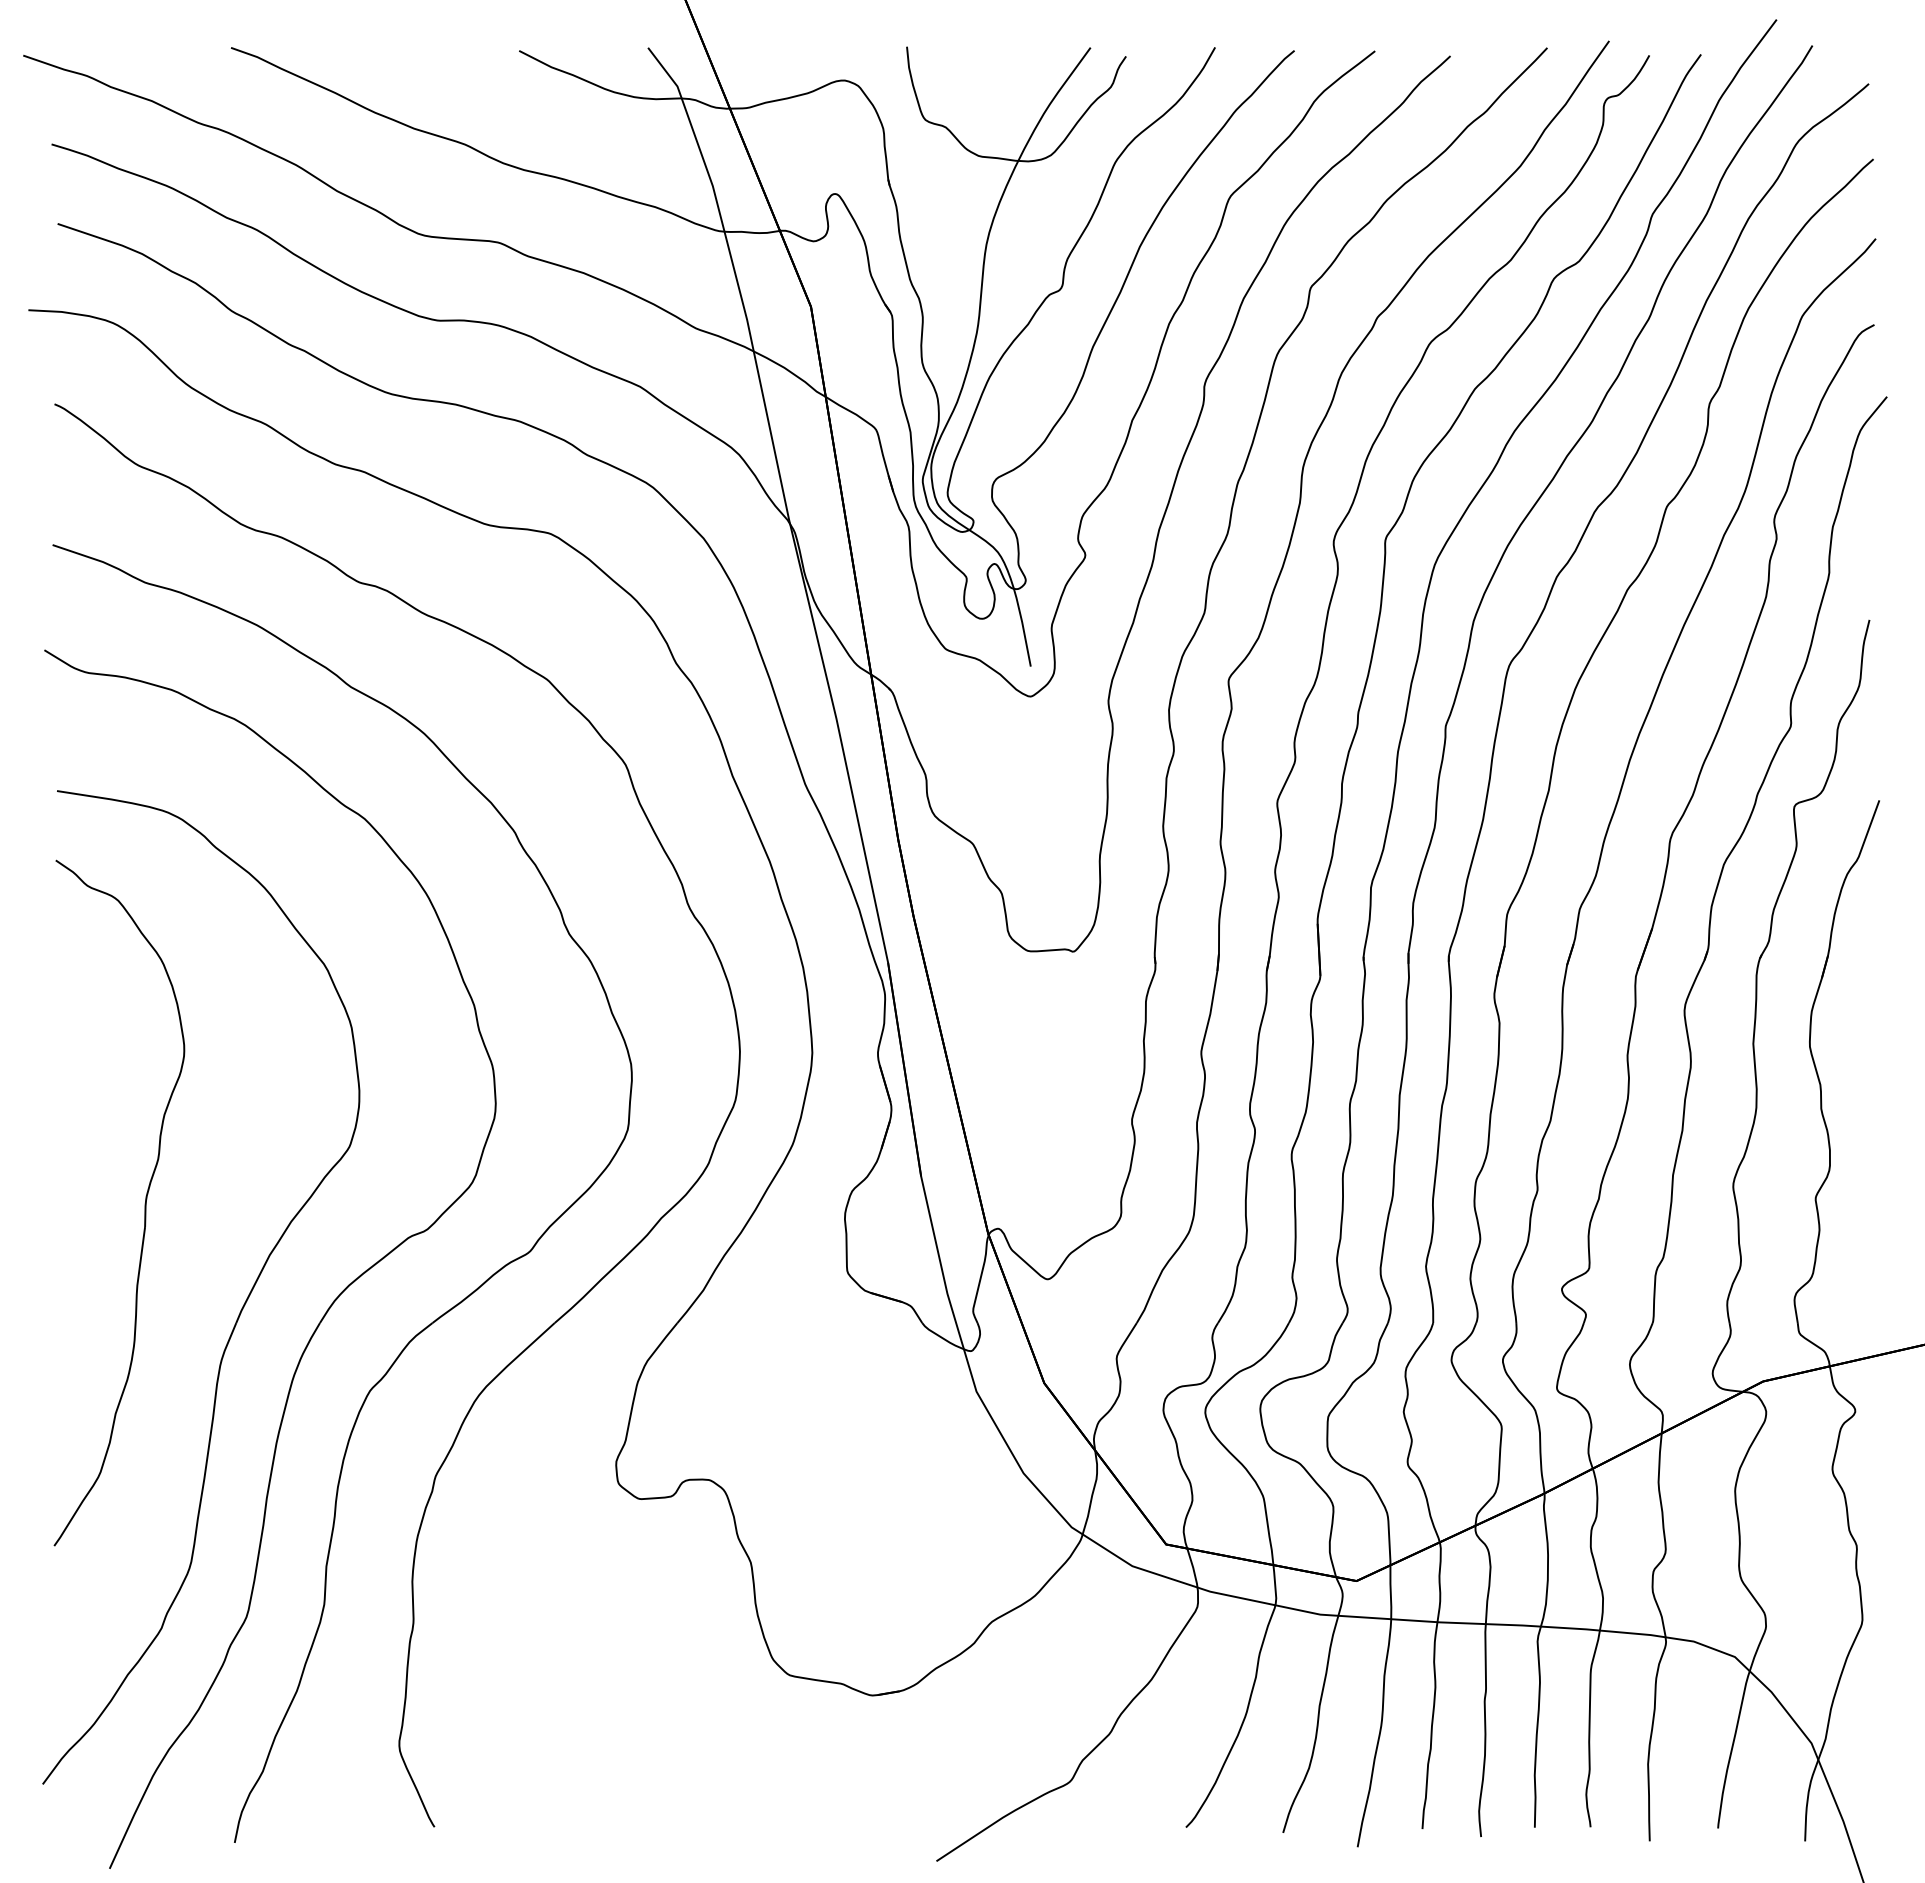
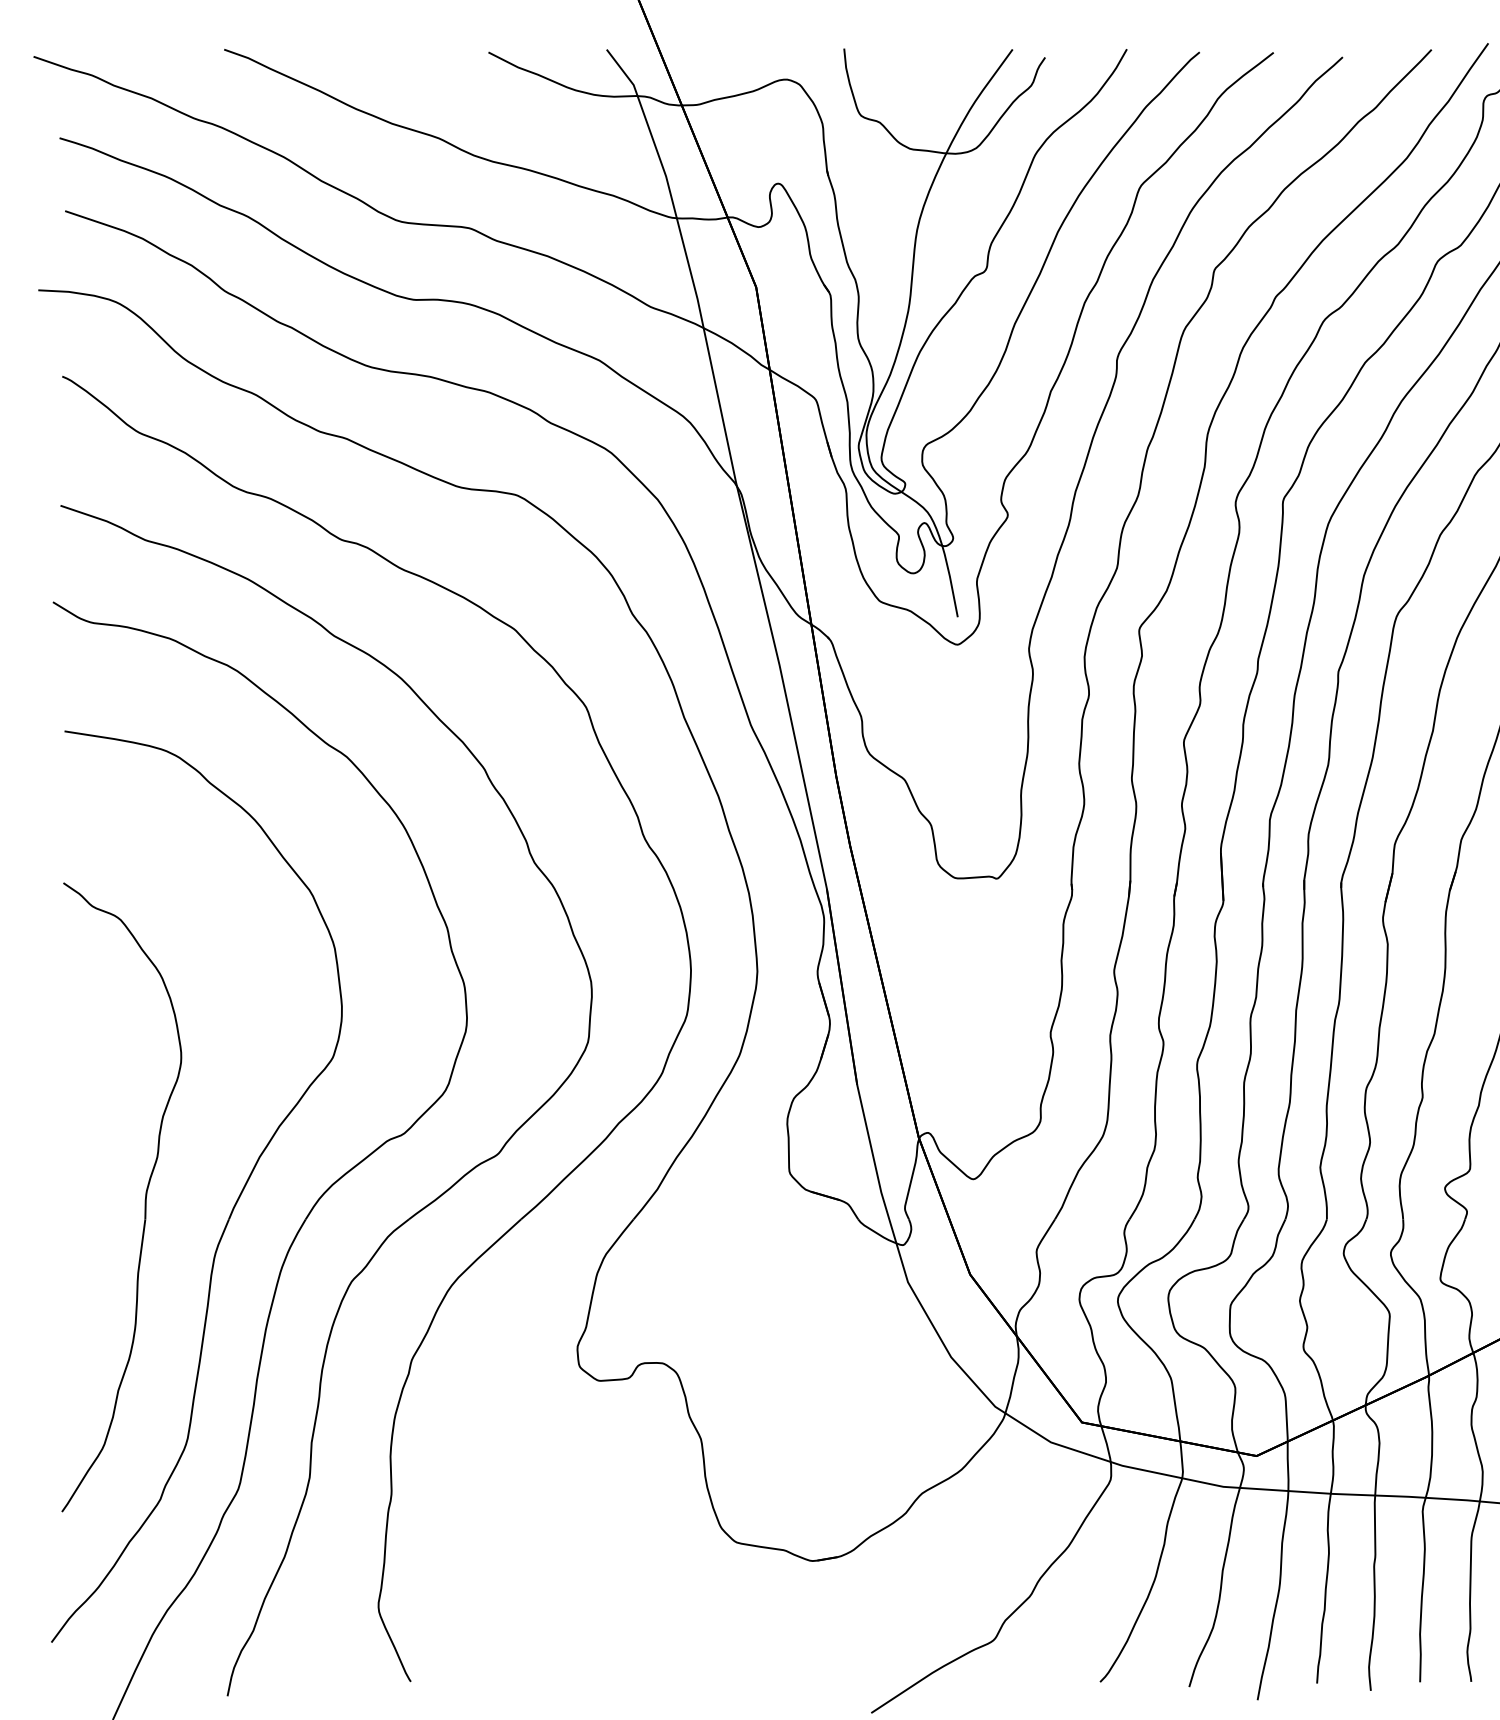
part: (144, 1203) -> (144, 1197), moved

